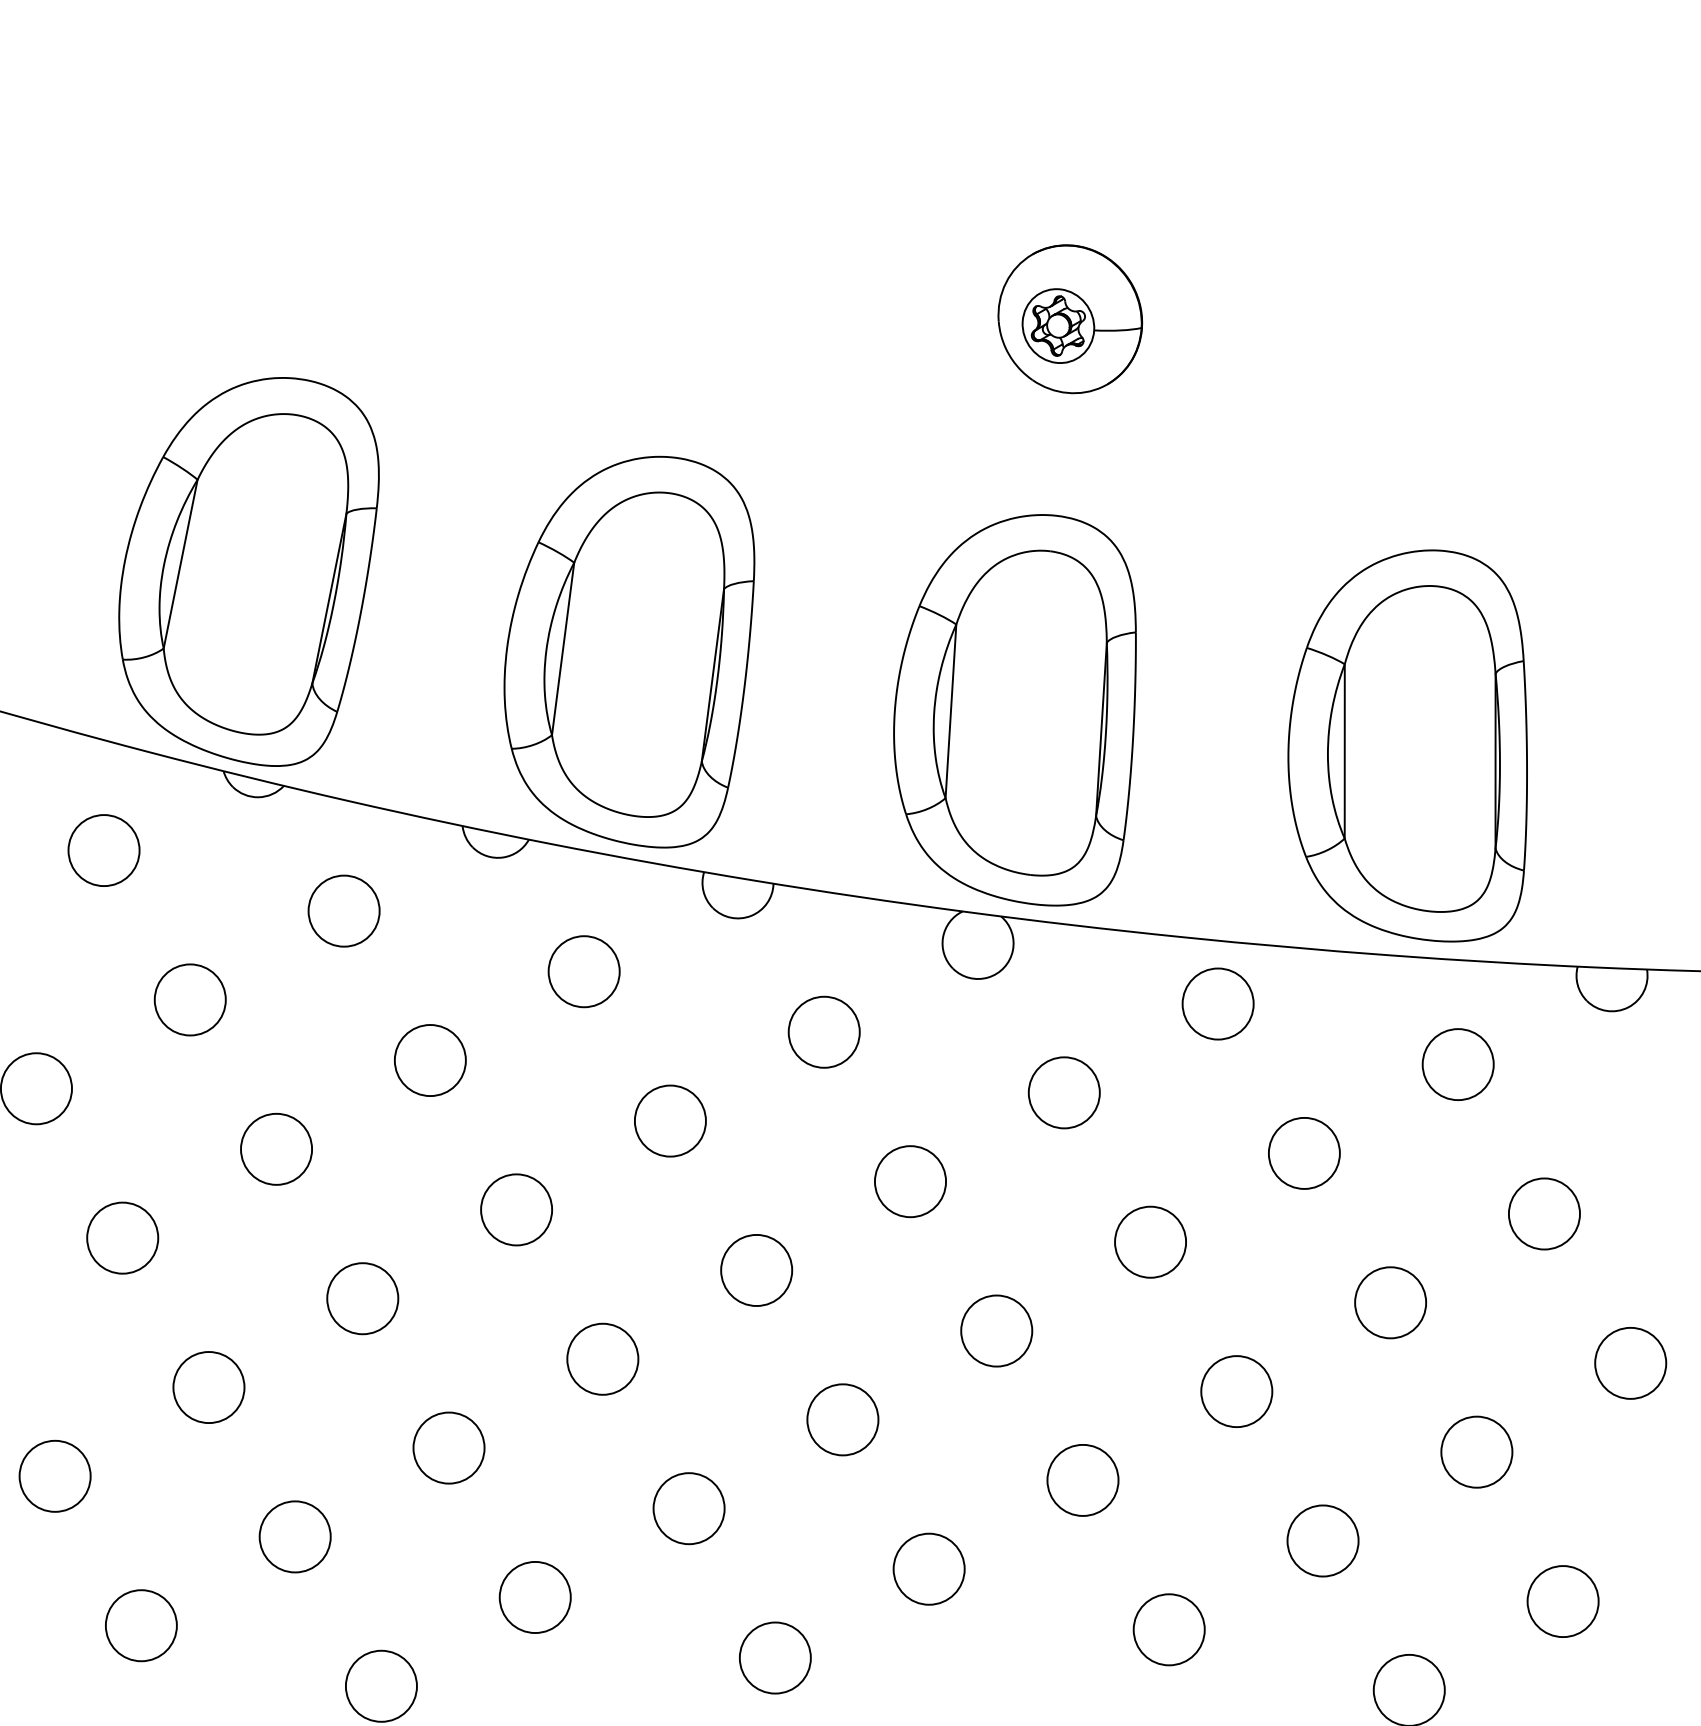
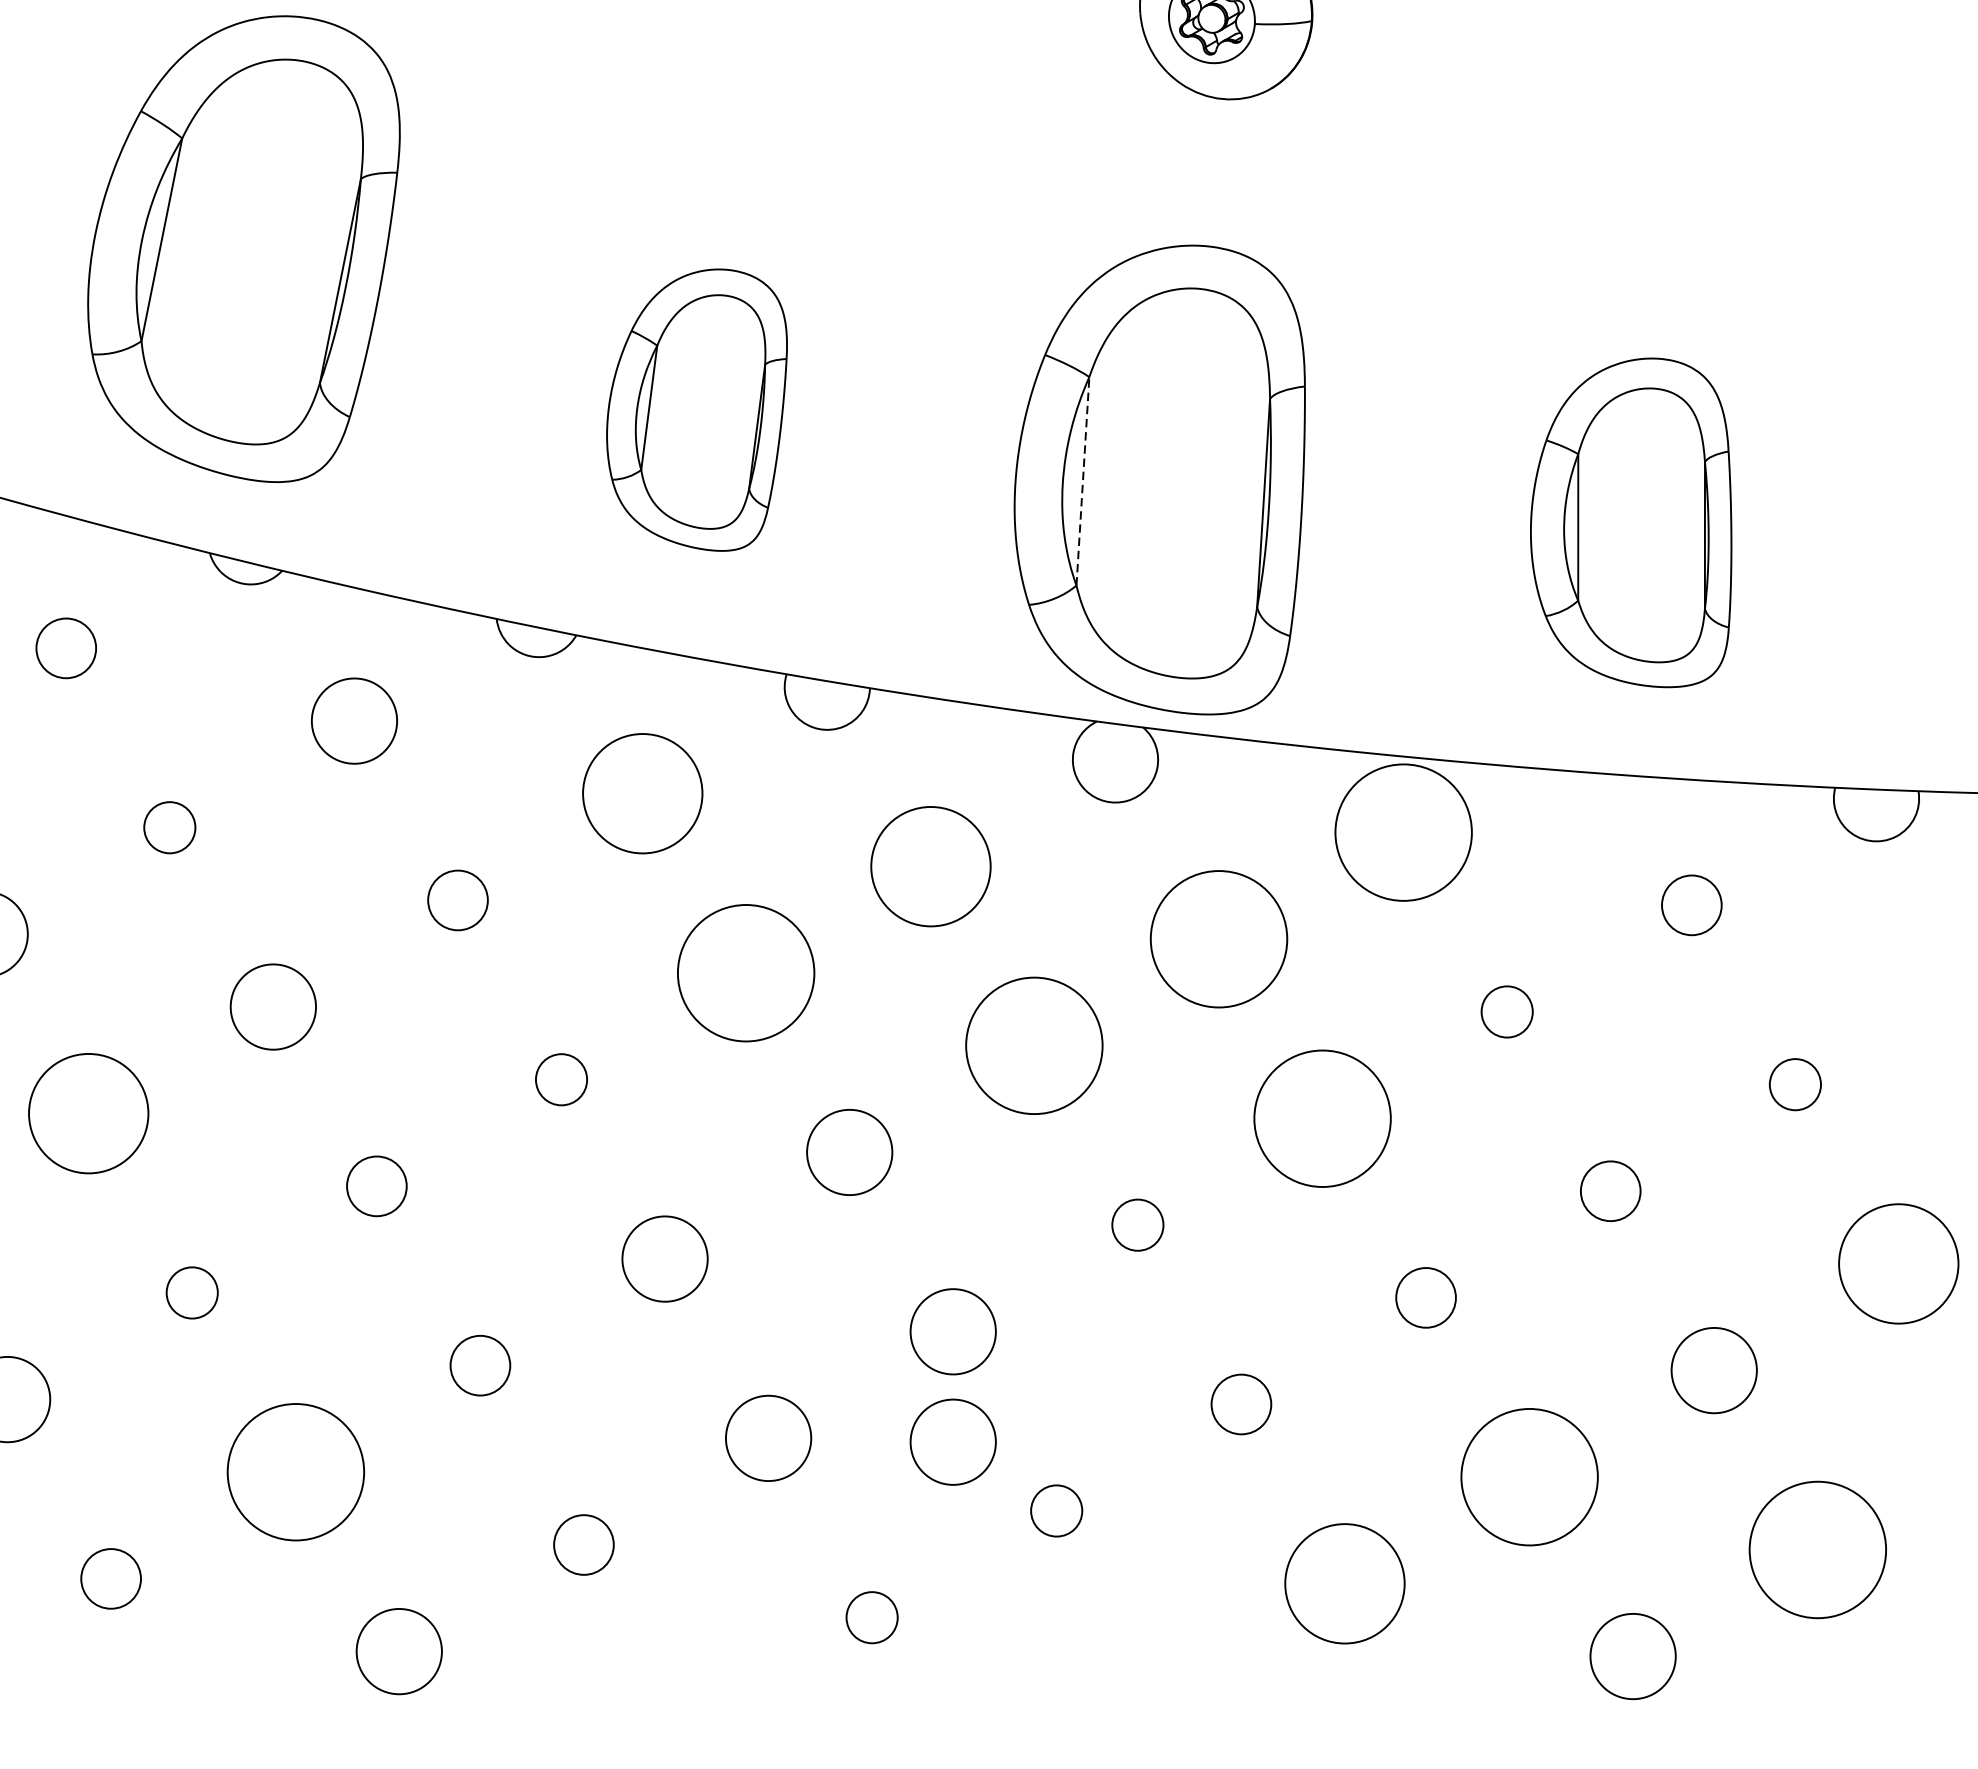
part: (248, 571) -> (243, 248), moved
part: (629, 651) -> (697, 409), size x0.6
line: (950, 711) -> (1082, 481), solid -> dashed
part: (1407, 745) -> (1630, 522), size x0.7
circle: (103, 850) -> (65, 648), size x0.7
circle: (583, 971) -> (641, 793), size x1.4
circle: (189, 999) -> (168, 827), size x0.6
circle: (1217, 1003) -> (1402, 831), size x1.6
circle: (823, 1031) -> (929, 865), size x1.4
circle: (429, 1060) -> (456, 900), size x0.7
circle: (1457, 1064) -> (1690, 905), size x0.7
circle: (1063, 1092) -> (1218, 938), size x1.6
circle: (670, 1120) -> (746, 972), size x1.6
circle: (1303, 1152) -> (1506, 1010), size x0.6
circle: (910, 1181) -> (1034, 1045), size x1.6
circle: (516, 1209) -> (561, 1079), size x0.6
circle: (1544, 1213) -> (1795, 1084), size x0.6
circle: (122, 1237) -> (88, 1112), size x1.4
circle: (1150, 1241) -> (1322, 1117), size x1.6
circle: (362, 1298) -> (376, 1186), size x0.7
circle: (1390, 1302) -> (1610, 1190), size x0.7
circle: (996, 1330) -> (1137, 1224), size x0.6
circle: (1630, 1363) -> (1898, 1264), size x1.4
circle: (208, 1387) -> (191, 1292), size x0.6
circle: (1236, 1391) -> (1425, 1297), size x0.7
circle: (448, 1447) -> (479, 1364), size x0.7
circle: (1082, 1479) -> (1240, 1403), size x0.7
circle: (842, 1511) -> (952, 1441), added
circle: (294, 1536) -> (294, 1471), size x1.6
circle: (1322, 1540) -> (1528, 1476), size x1.6
circle: (928, 1568) -> (1055, 1510), size x0.6
circle: (534, 1597) -> (583, 1545), size x0.7
circle: (1562, 1601) -> (1817, 1549), size x1.6
circle: (140, 1625) -> (110, 1578), size x0.7
circle: (1168, 1629) -> (1344, 1583), size x1.4
circle: (774, 1657) -> (871, 1617), size x0.6

